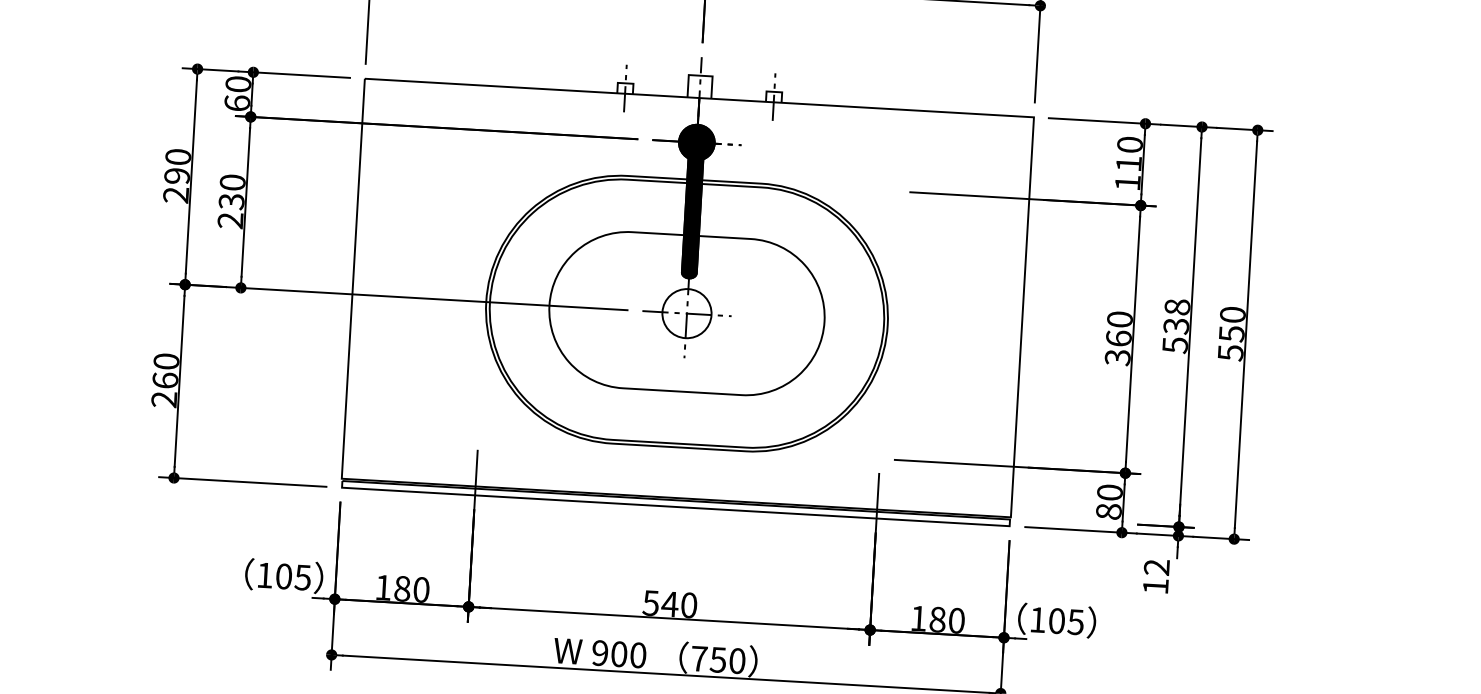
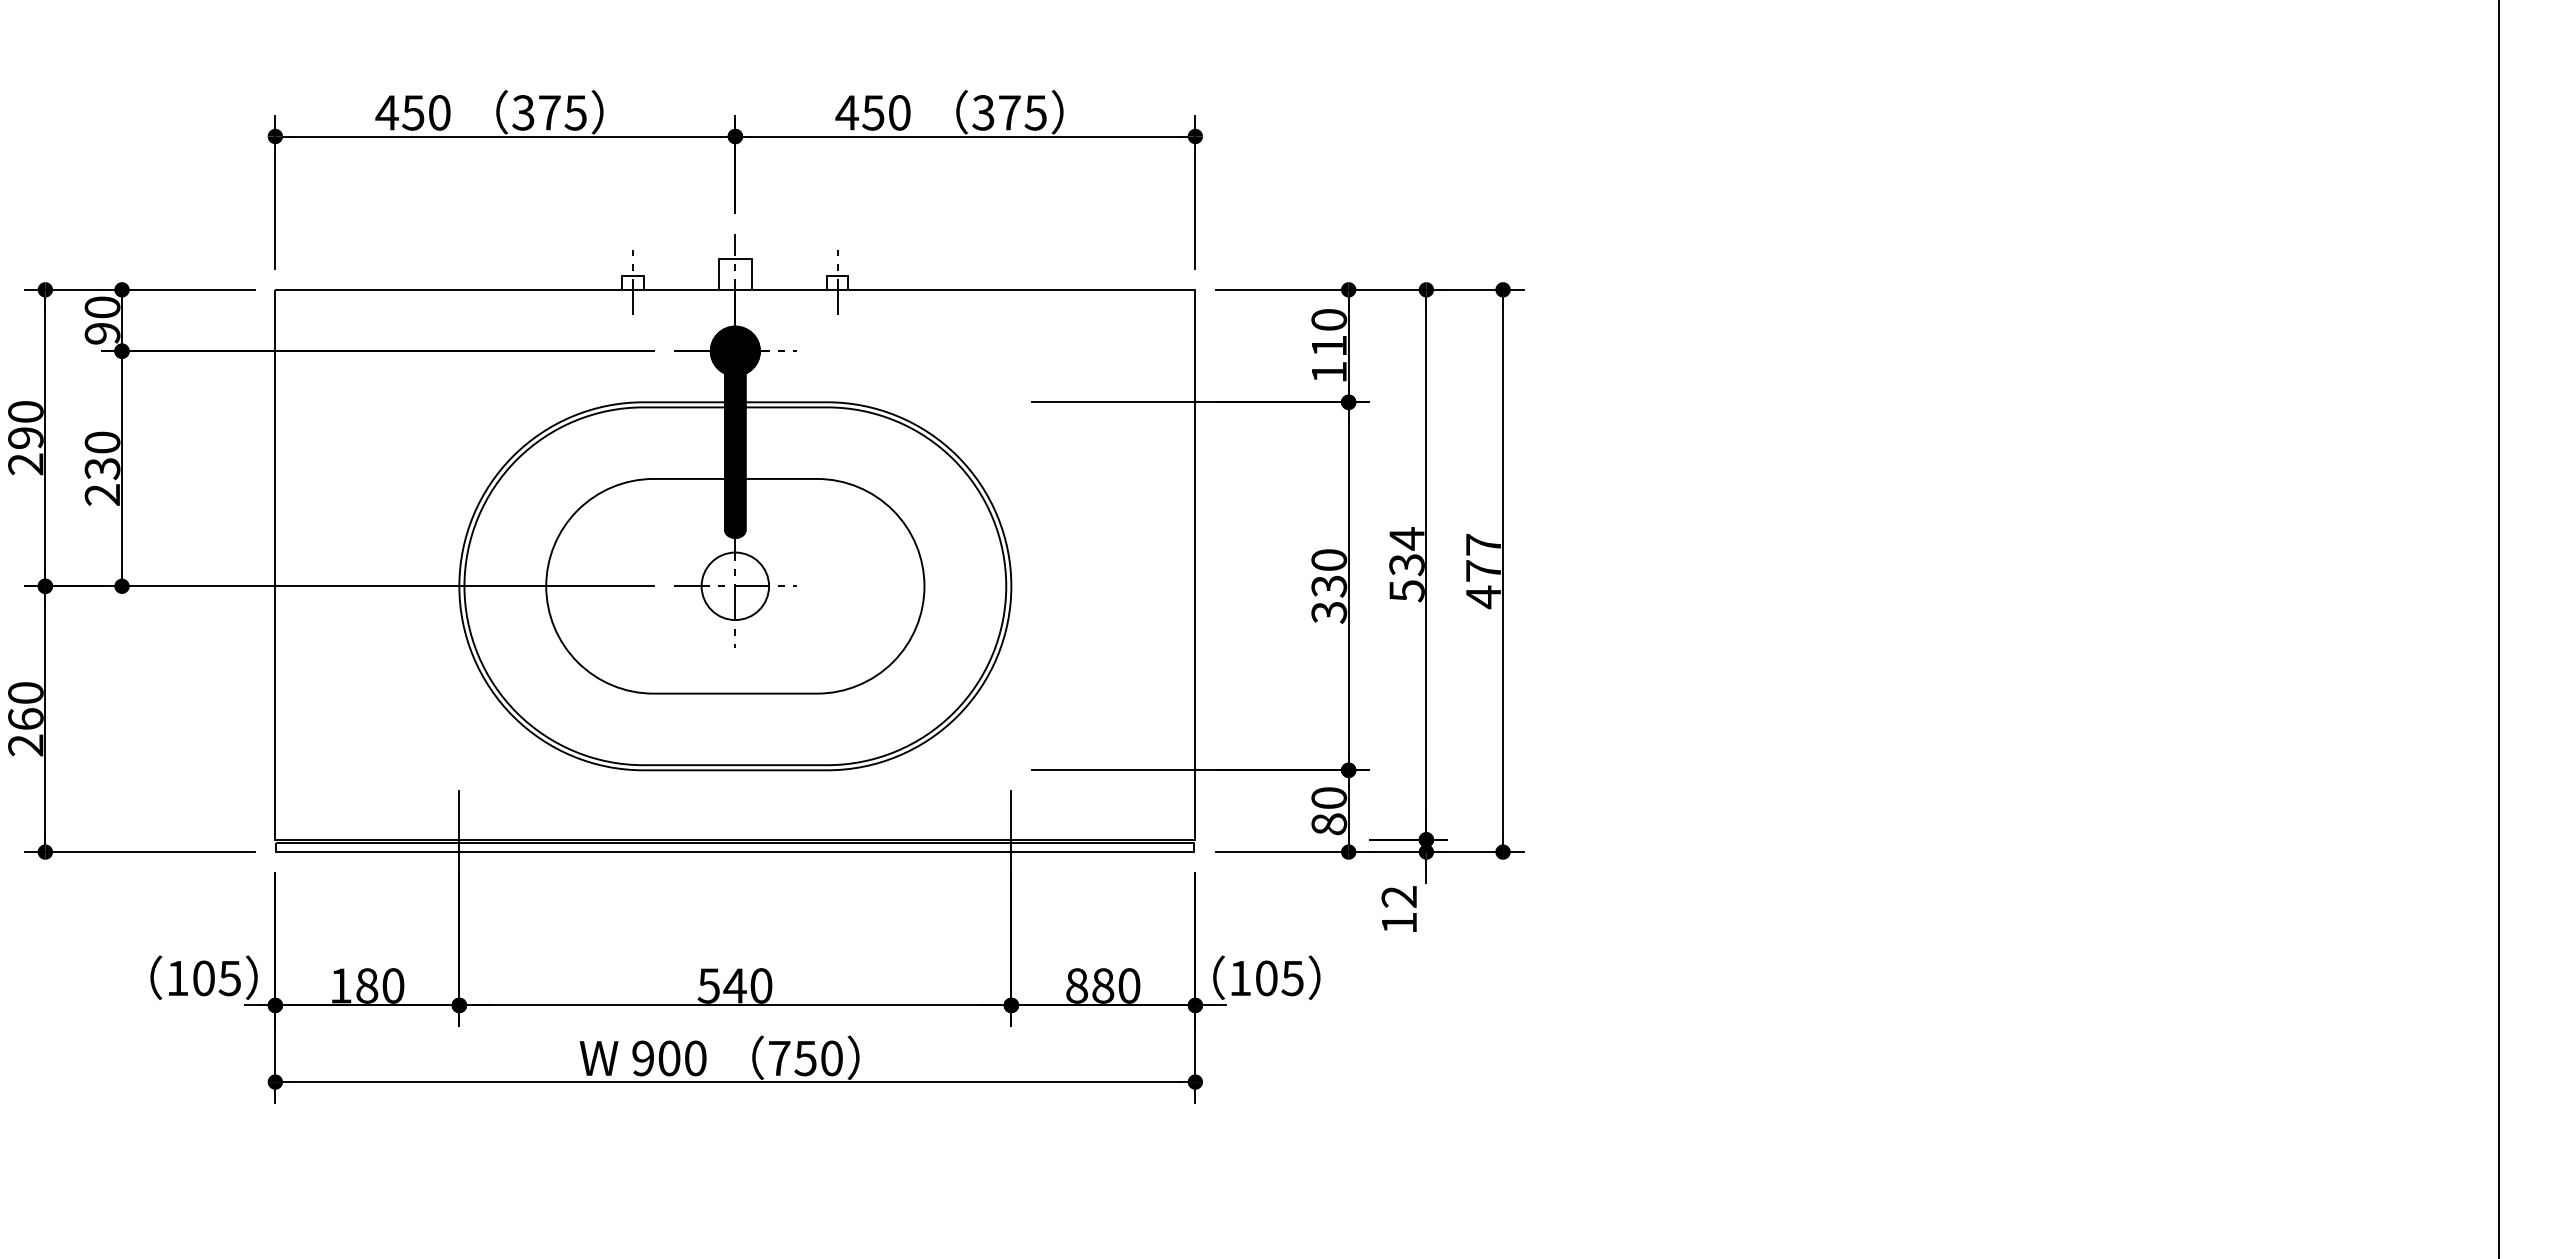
text: (237, 103) -> (102, 333), 60 -> 90
text: (1177, 307) -> (1406, 538), 538 -> 534
text: (1231, 334) -> (1483, 571), 550 -> 477
text: (1119, 338) -> (1329, 586), 360 -> 330
text: (918, 618) -> (1076, 985), 180 -> 880

